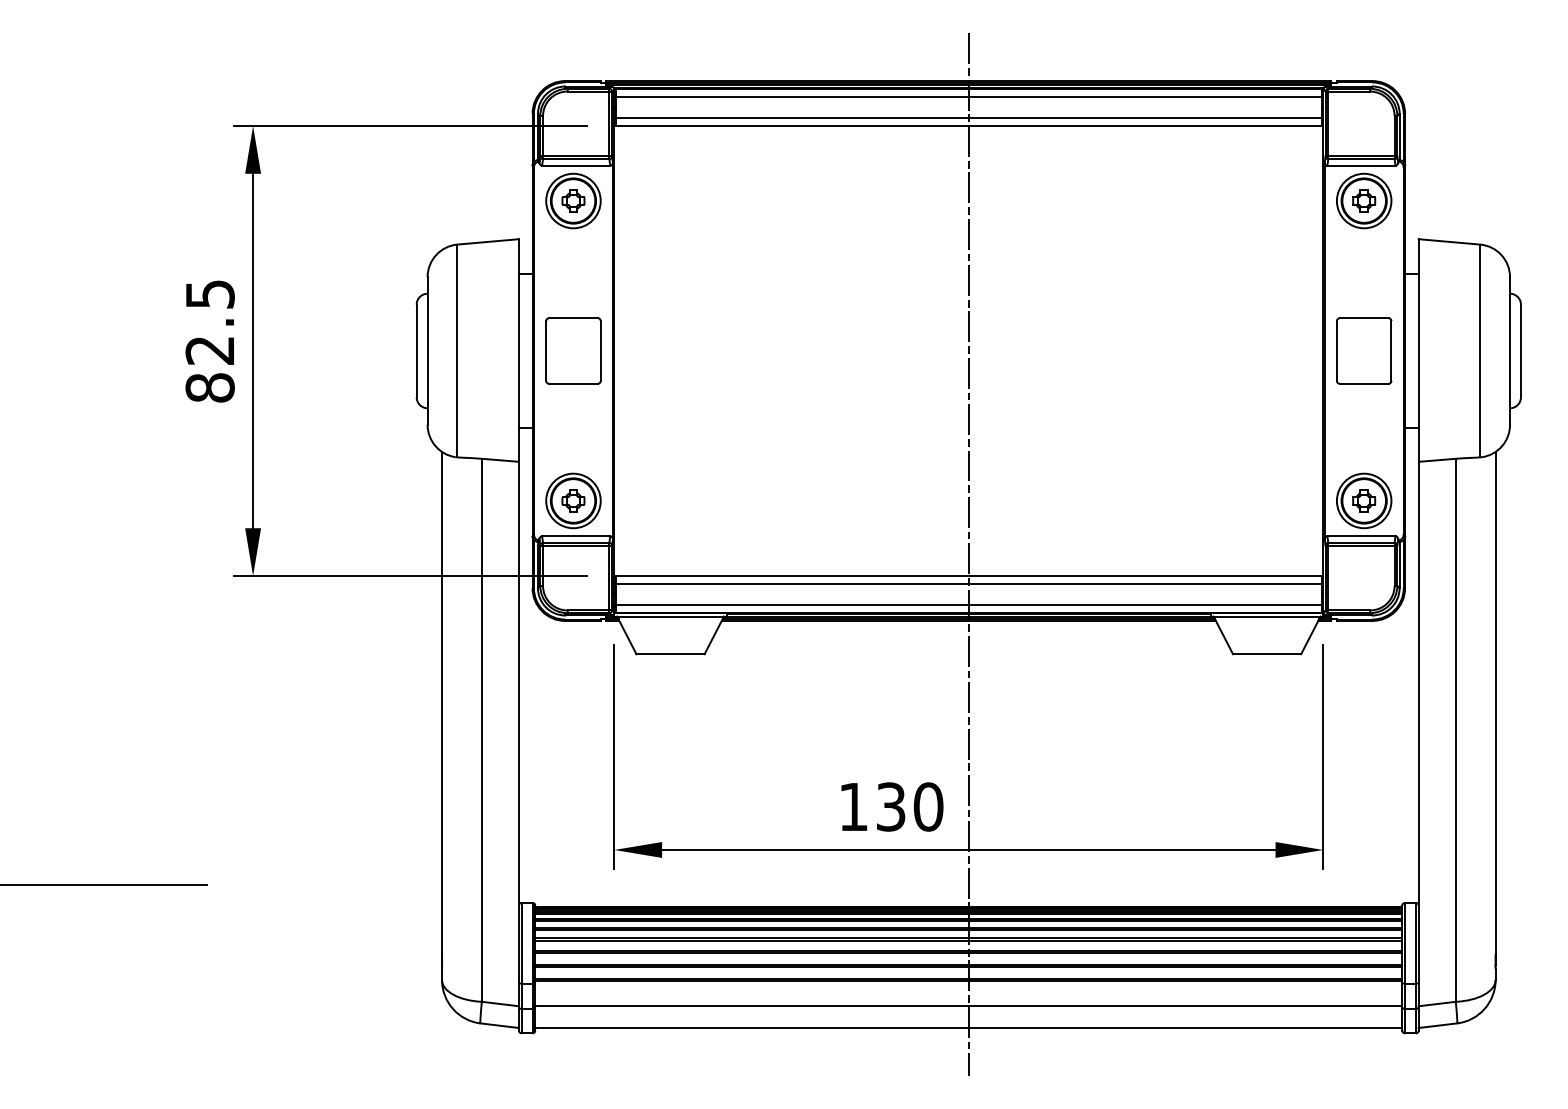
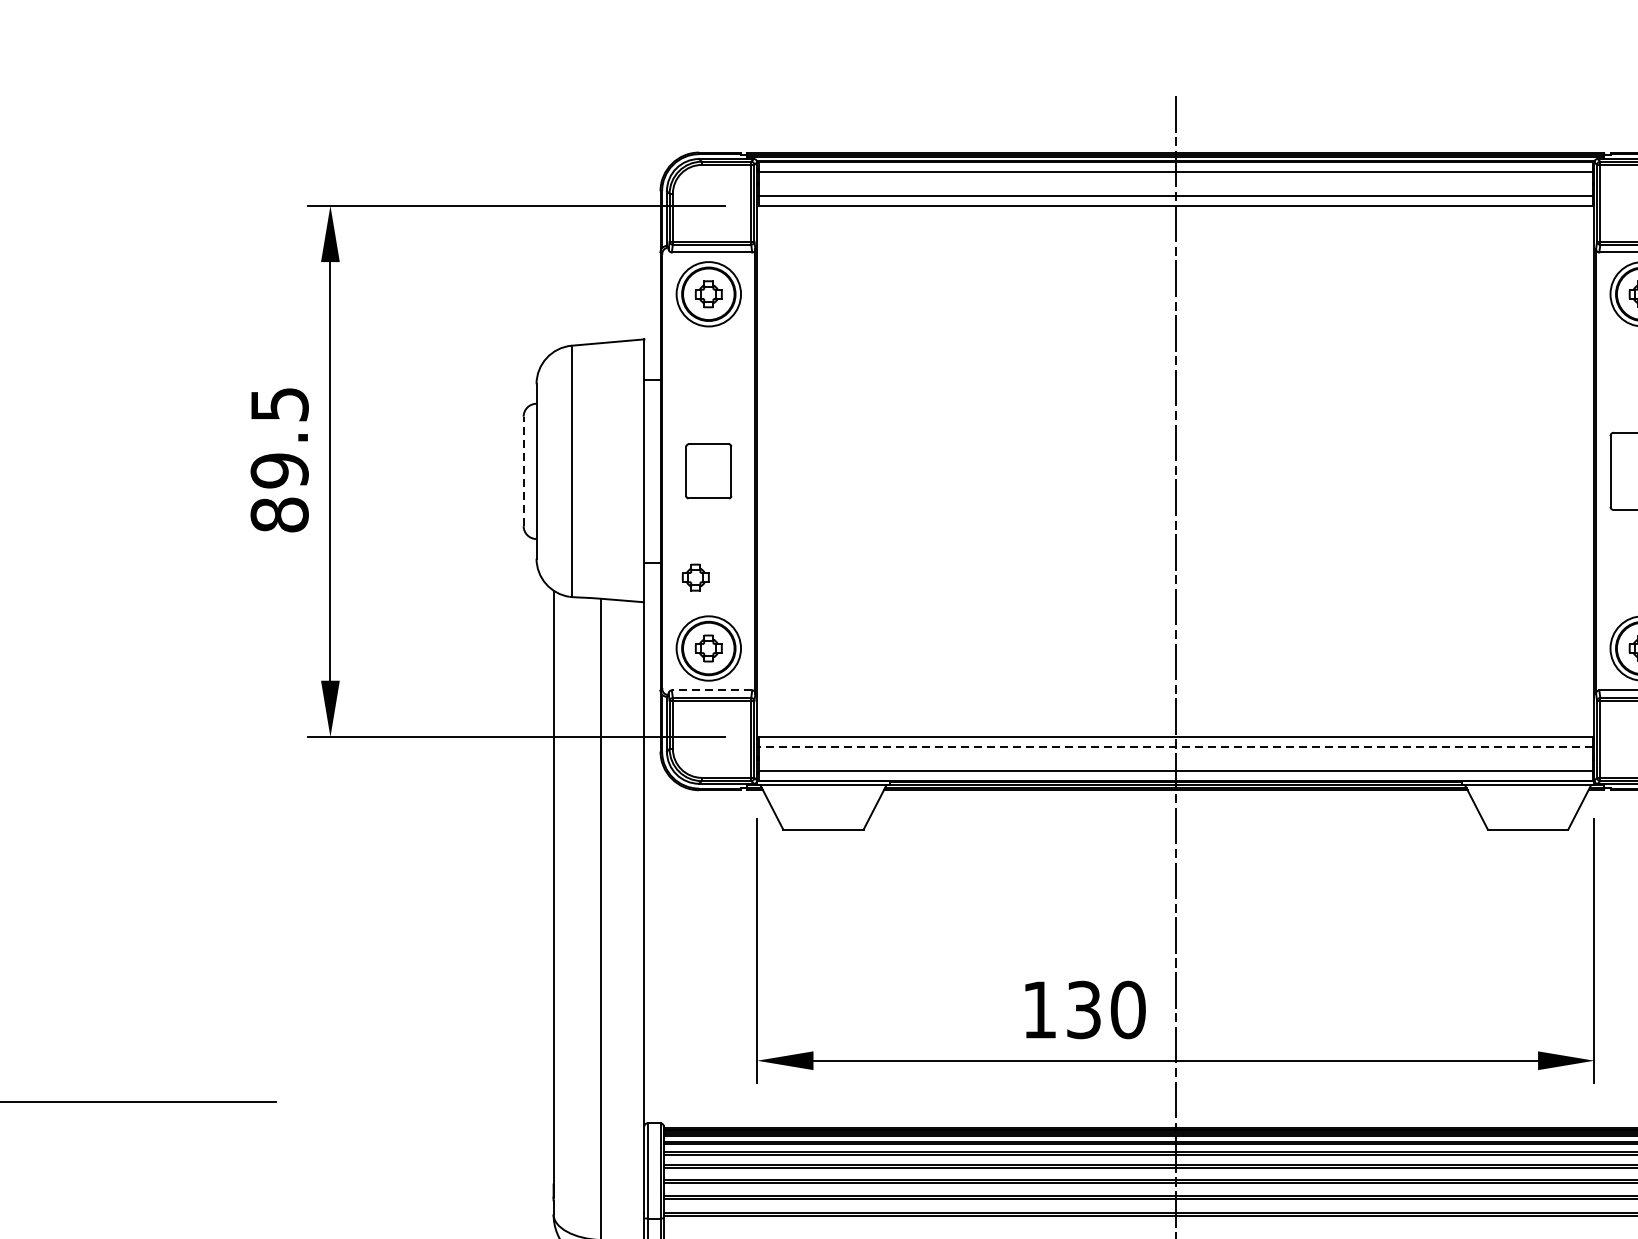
text: (209, 350) -> (278, 470), 82.5 -> 89.5
line: (416, 350) -> (523, 470), solid -> dashed
part: (573, 350) -> (708, 470), size x0.7
part: (562, 440) -> (695, 577), added
line: (575, 536) -> (711, 690), solid -> dashed
line: (968, 584) -> (1175, 747), solid -> dashed

